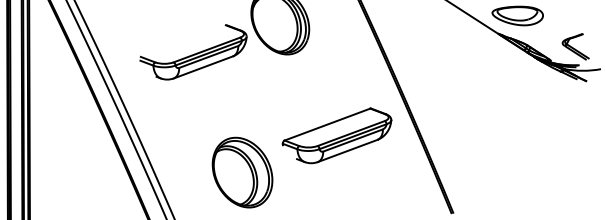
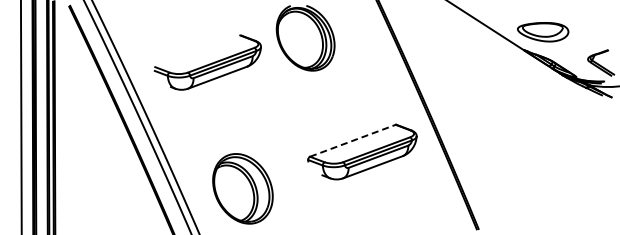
part: (193, 52) -> (207, 62), moved
line: (327, 124) -> (352, 140), solid -> dashed
part: (242, 172) -> (242, 188), moved

